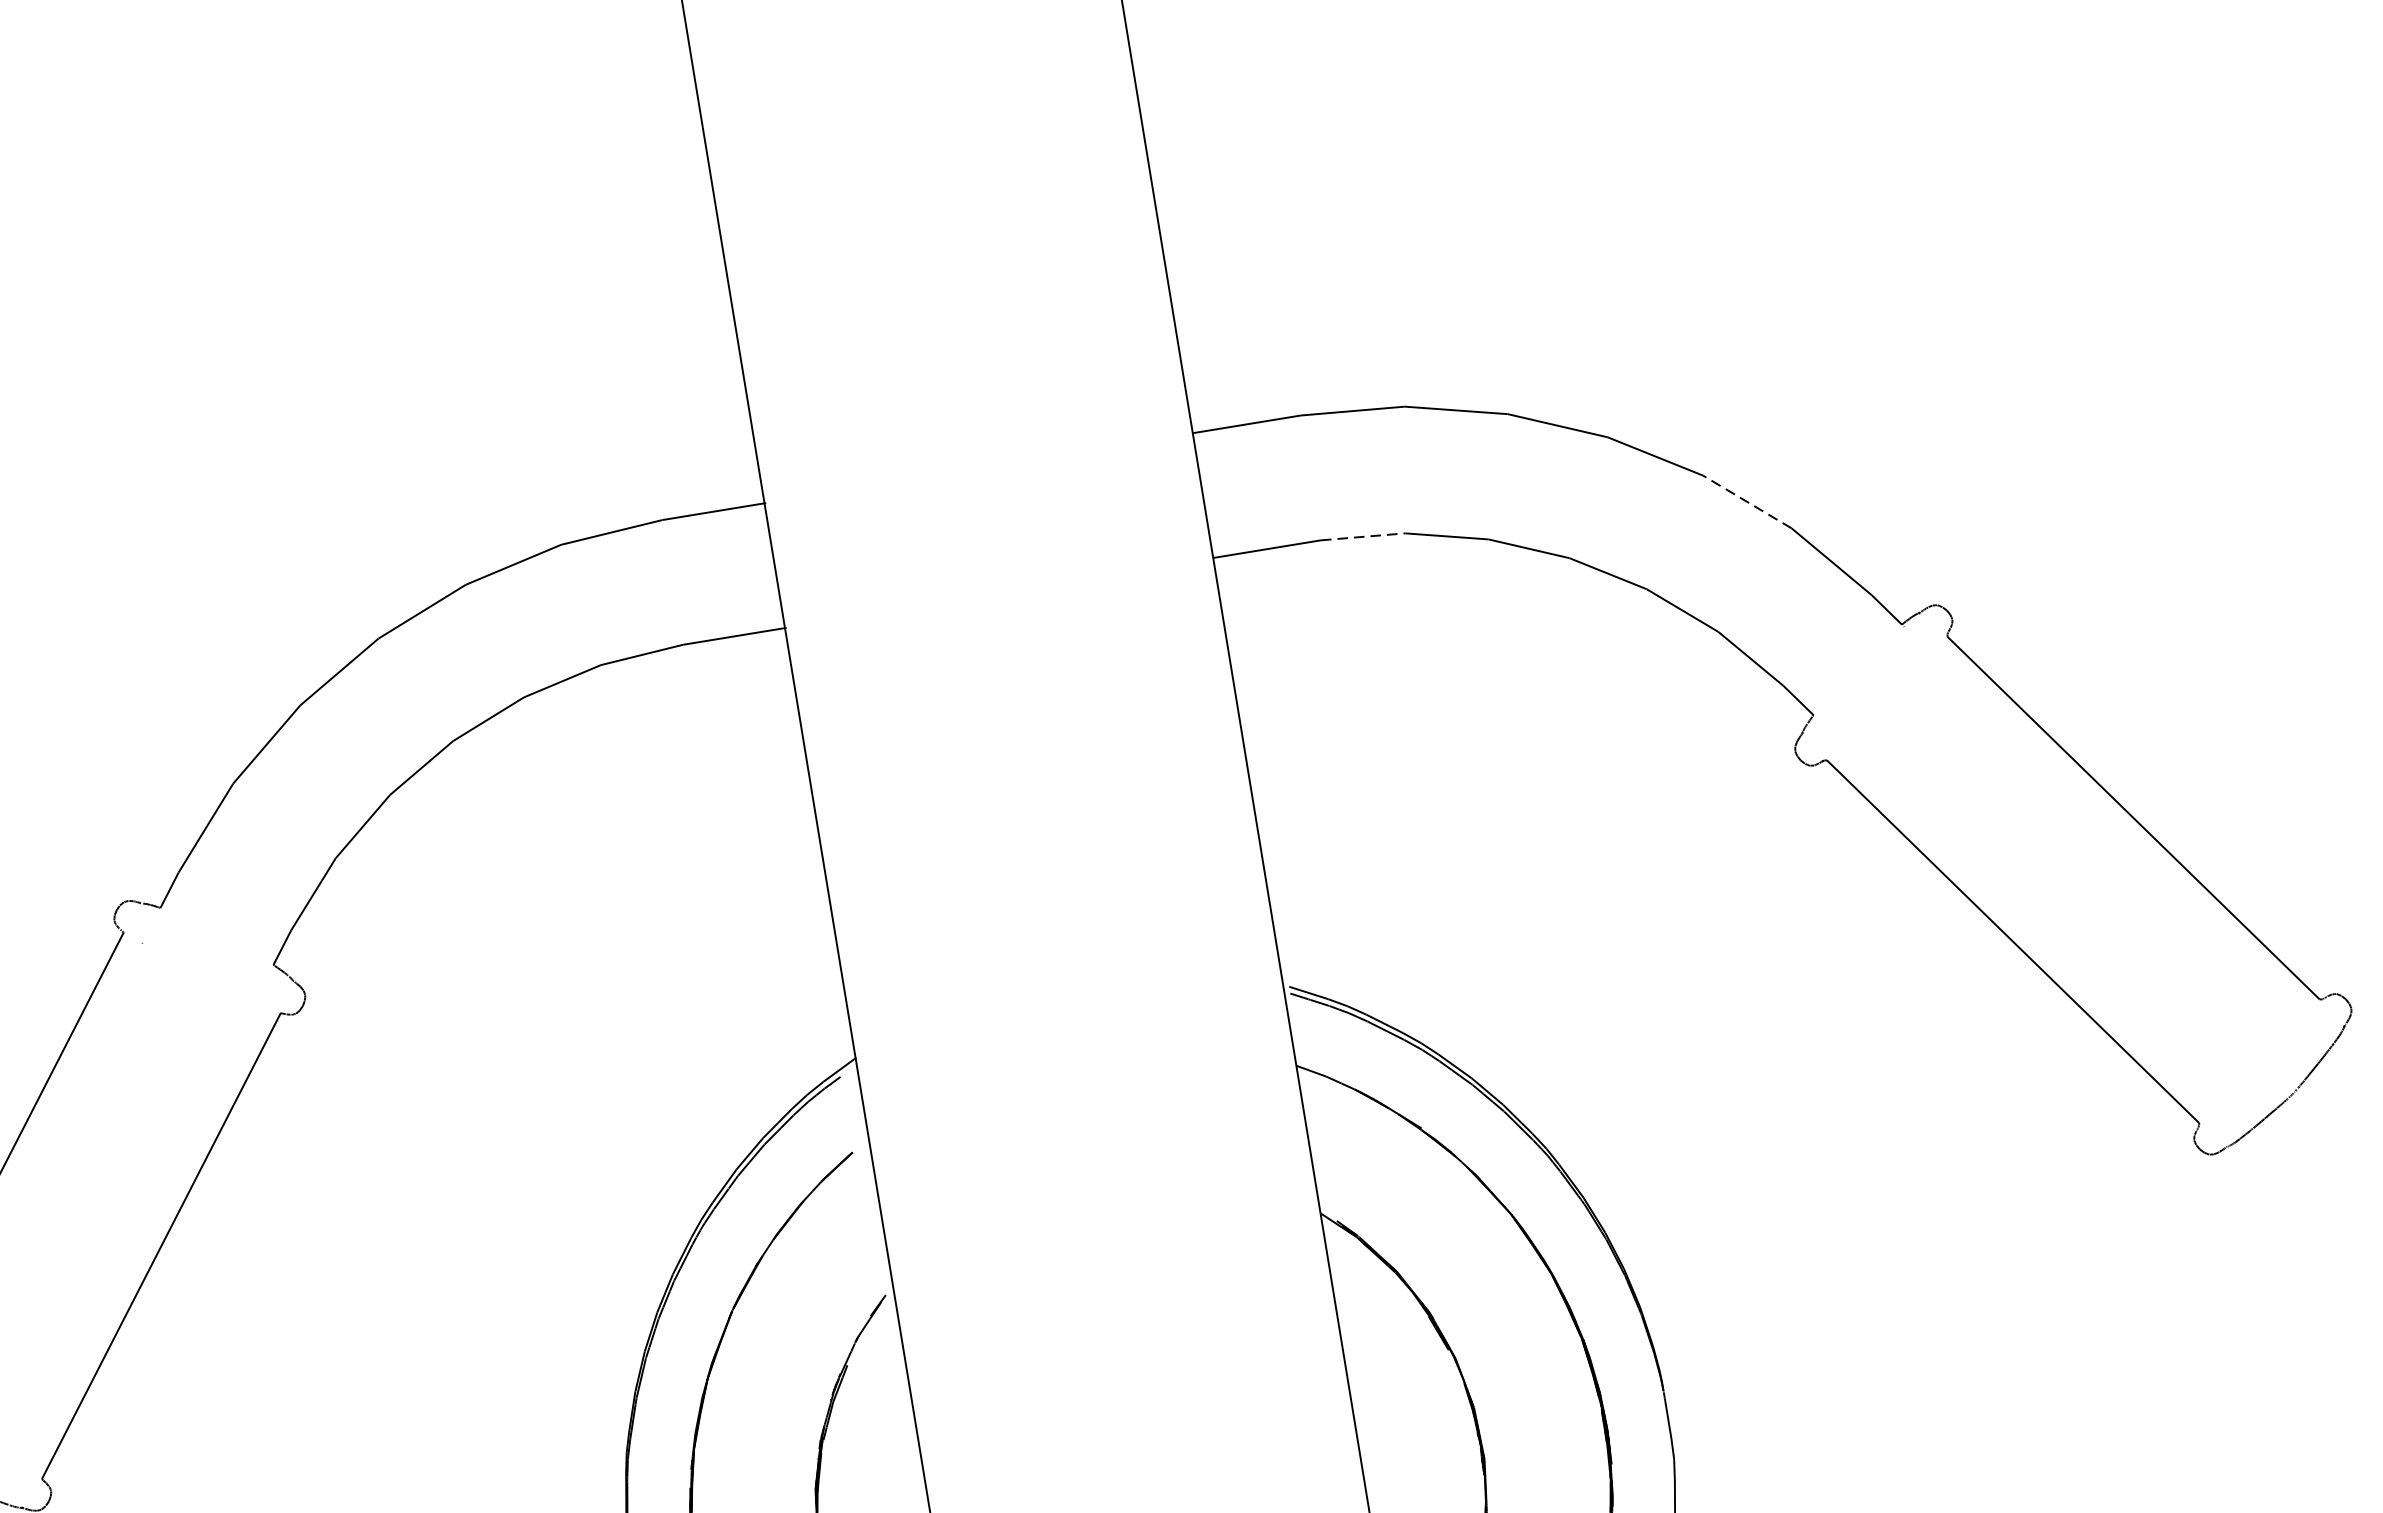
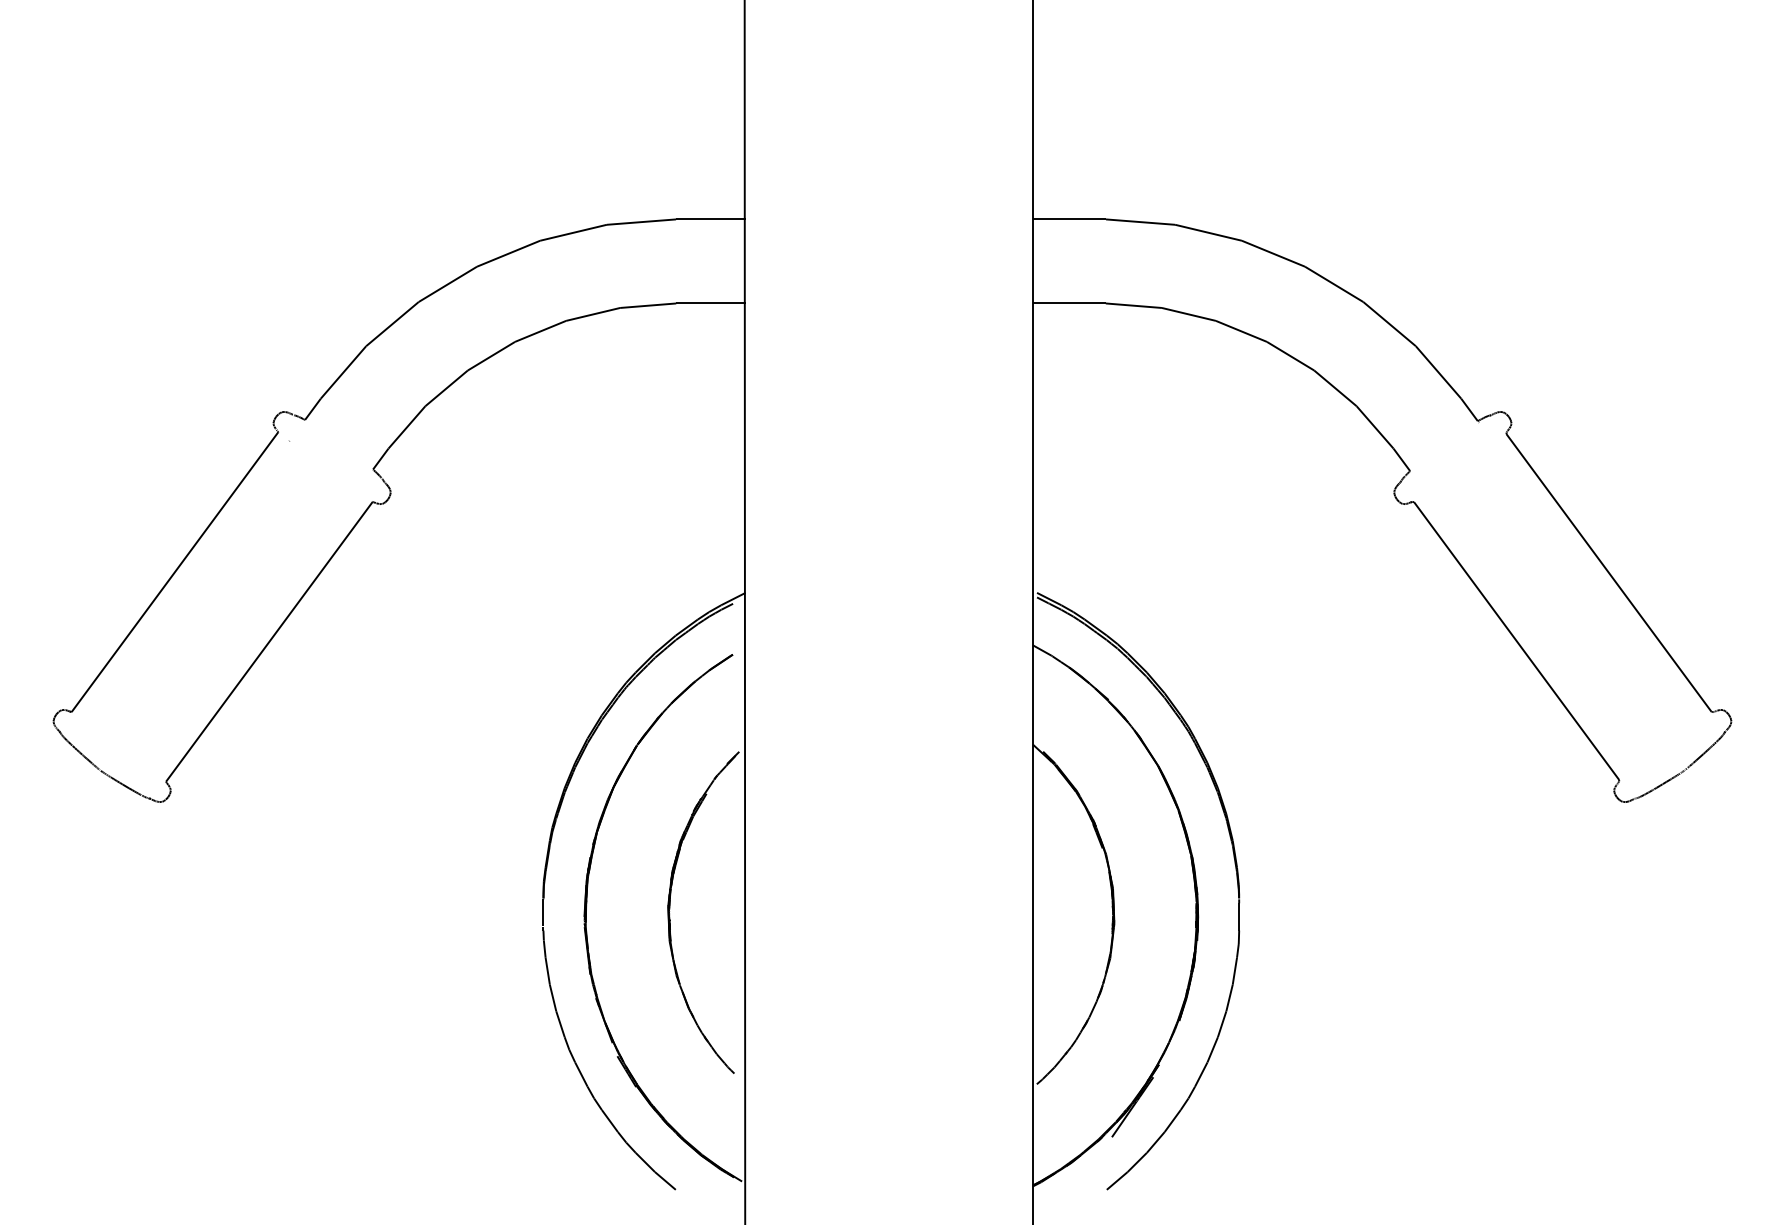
line: (1747, 501) -> (1389, 323), dashed -> solid
line: (1364, 536) -> (1134, 305), dashed -> solid

